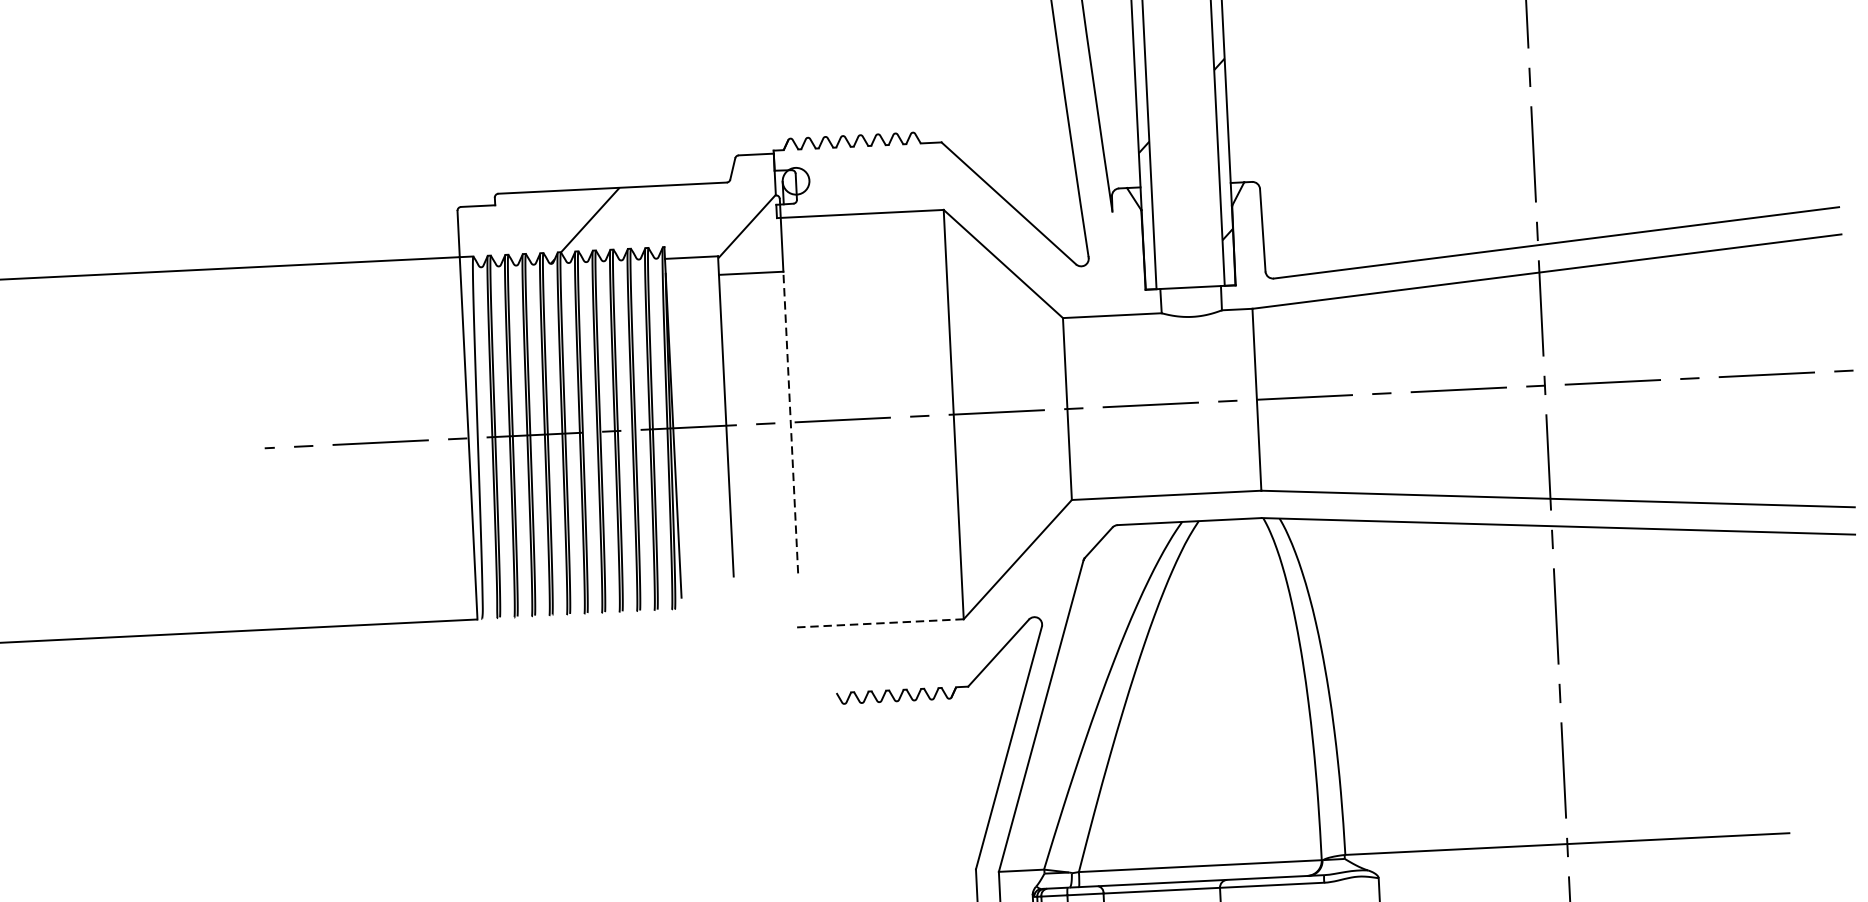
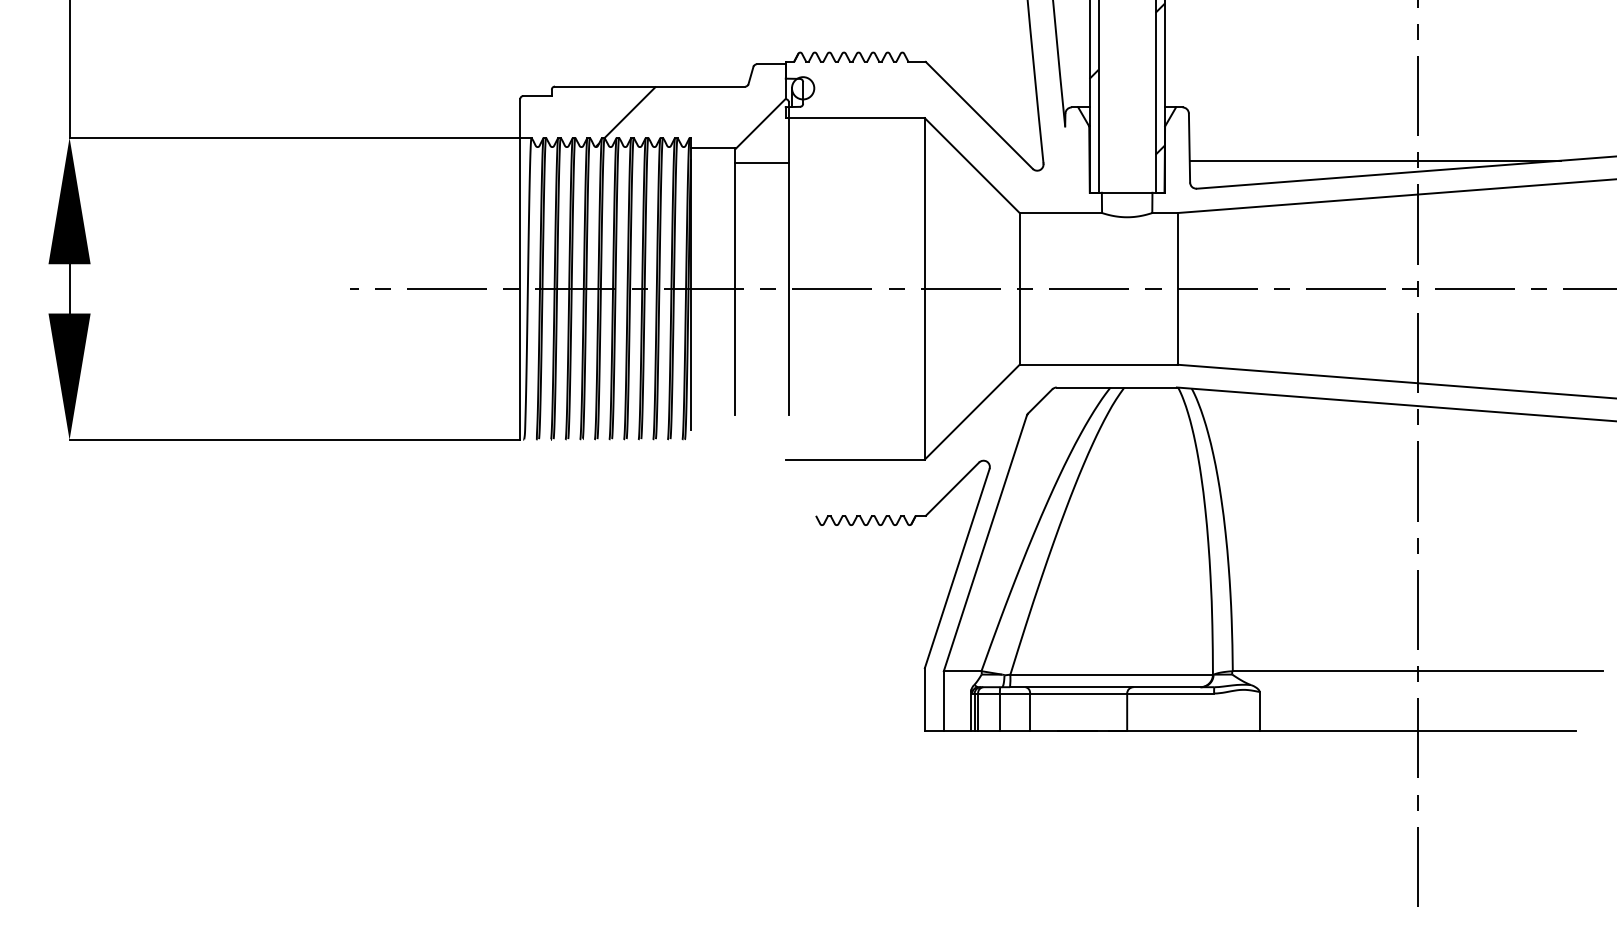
line: (1485, 234) -> (1374, 160), added
line: (790, 422) -> (788, 288), dashed -> solid
line: (880, 623) -> (855, 459), dashed -> solid

